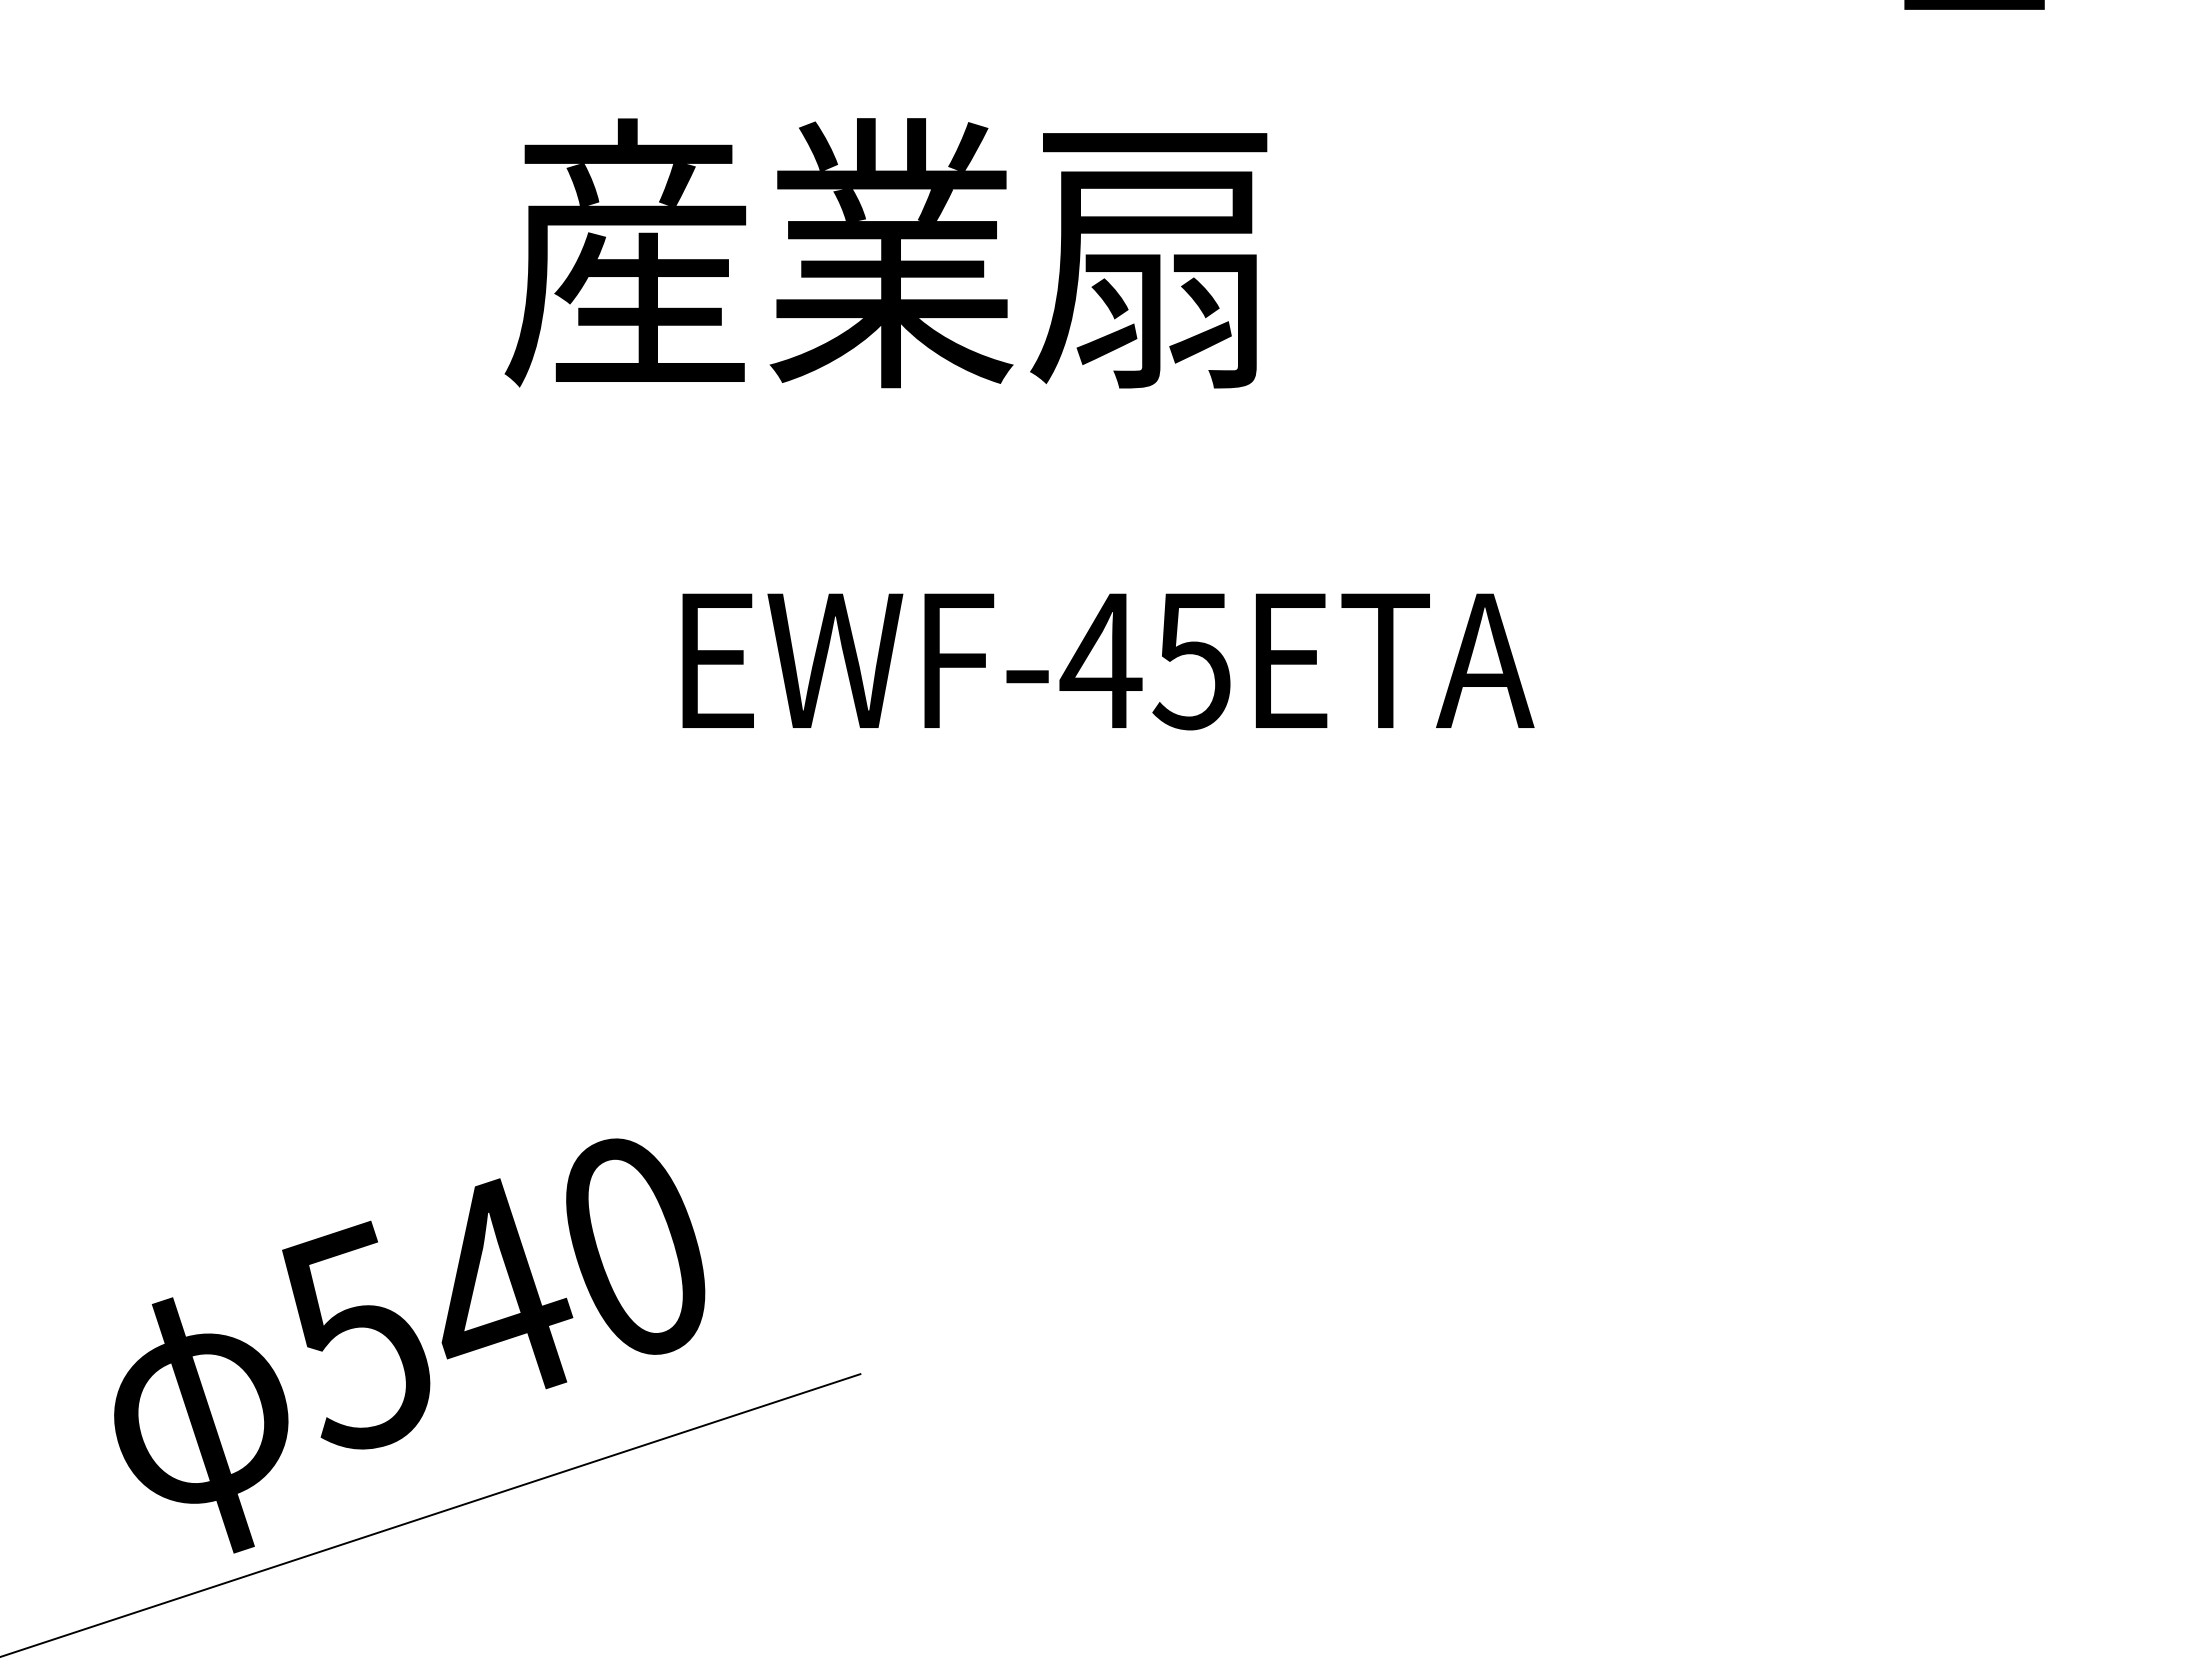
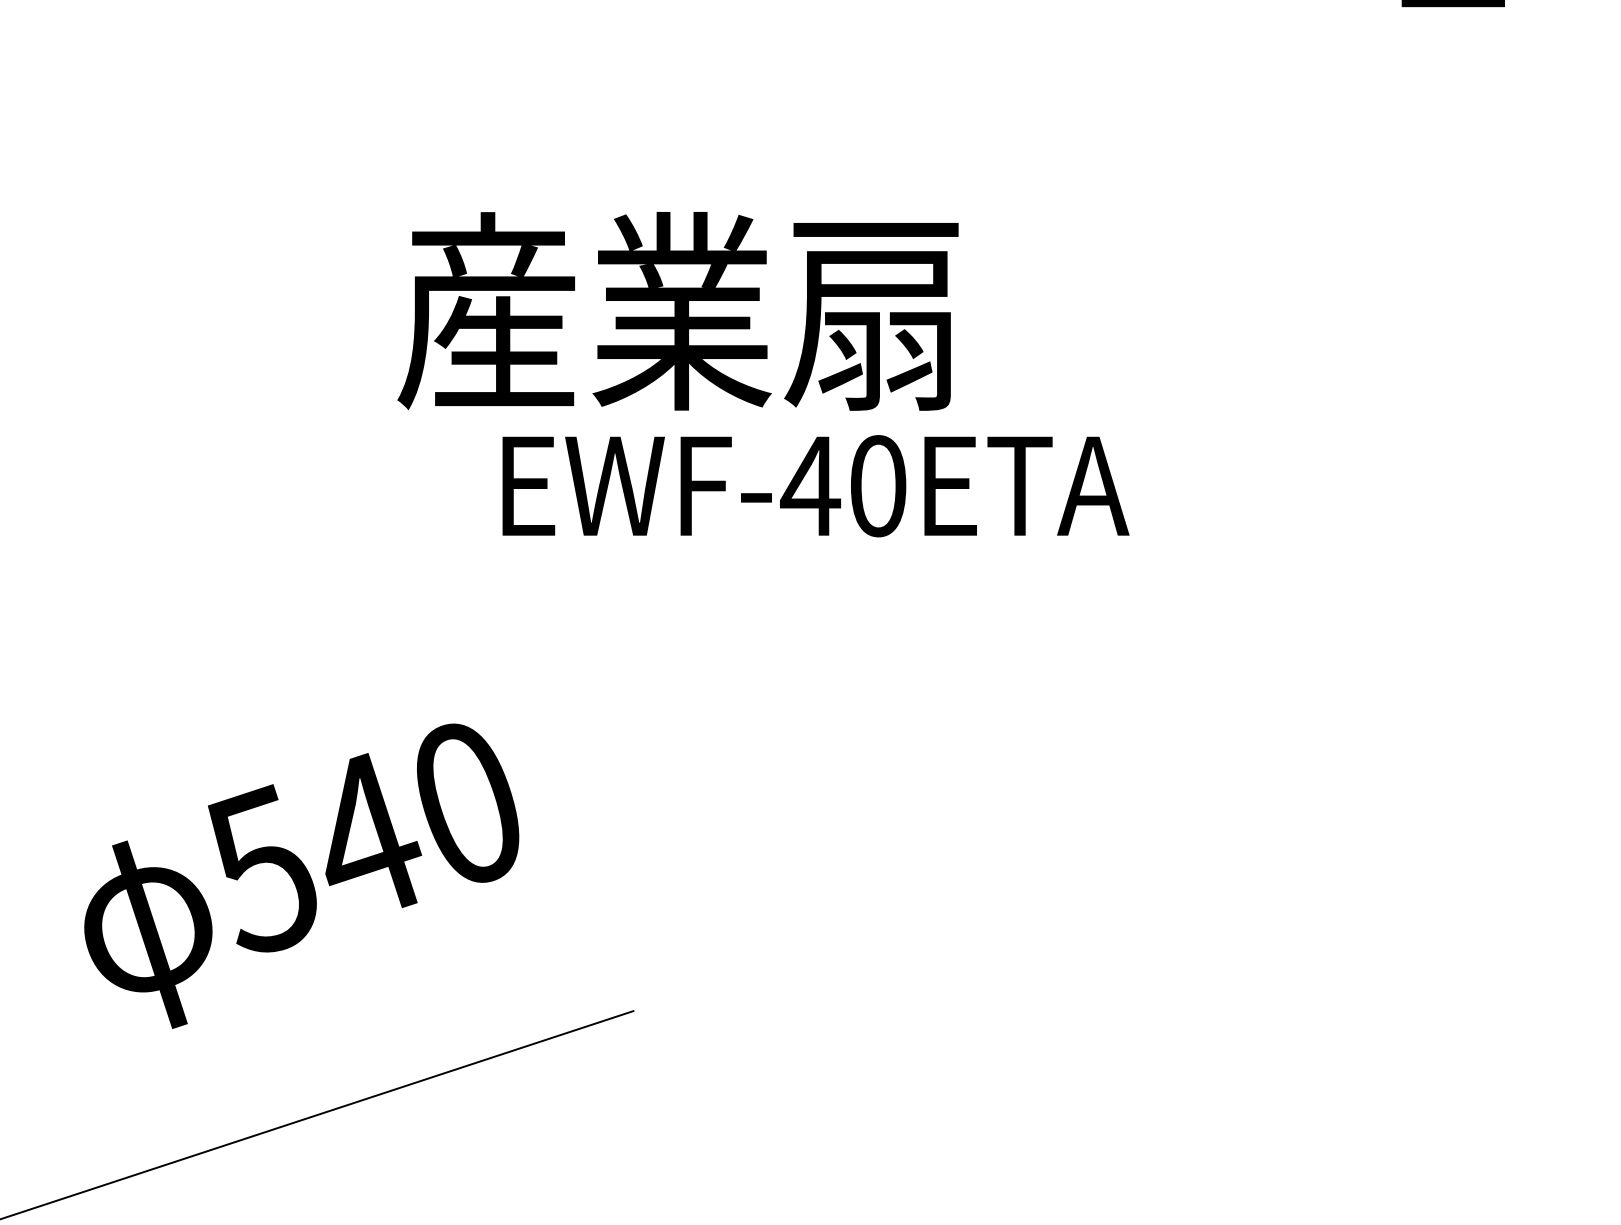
text: (885, 253) -> (677, 311), moved
text: (1191, 660) -> (877, 485), EWF-45ETA -> EWF-40ETA
text: (409, 1345) -> (301, 875), moved

